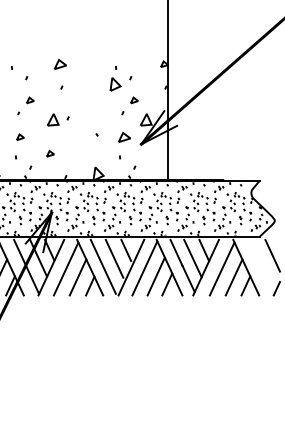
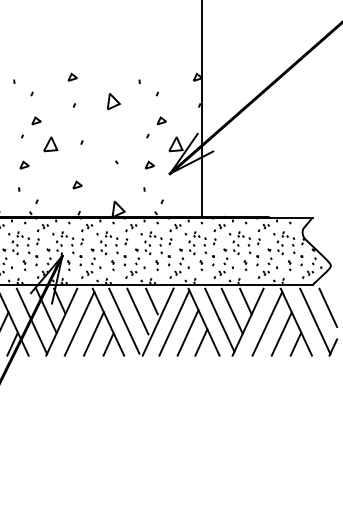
part: (60, 63) -> (72, 76), size x0.62
line: (116, 83) -> (114, 100), moved
line: (52, 118) -> (49, 142), moved
part: (124, 136) -> (149, 164), size x0.62
part: (50, 153) -> (77, 184), moved
line: (261, 266) -> (314, 320), added

